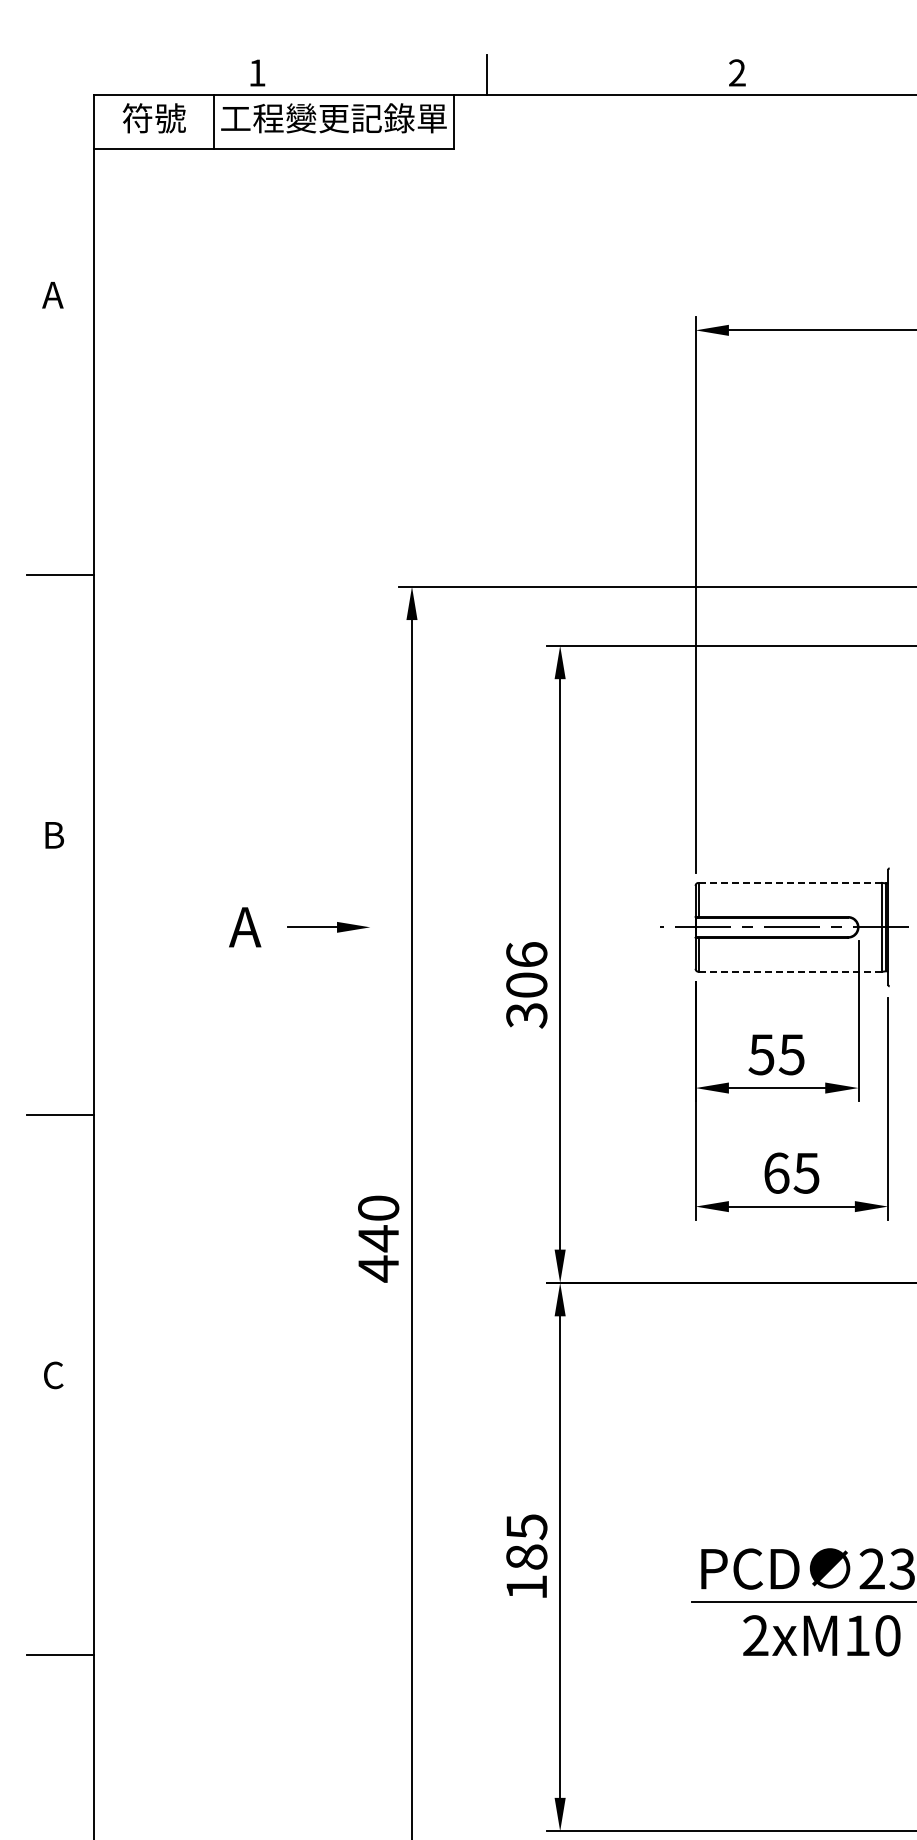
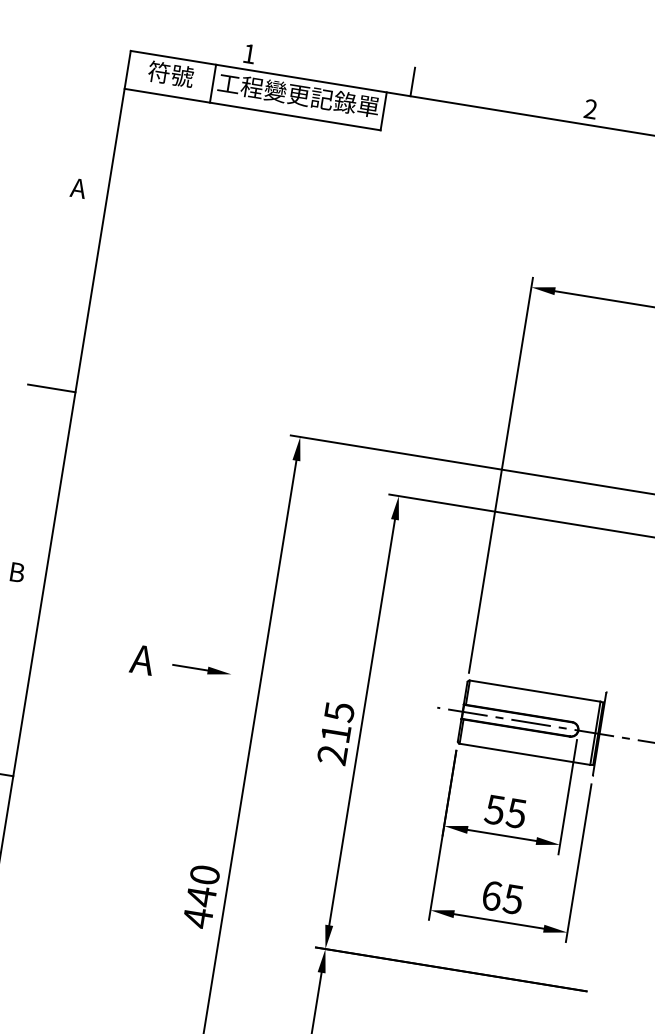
line: (790, 882) -> (535, 690), dashed -> solid
line: (790, 971) -> (525, 754), dashed -> solid
text: (526, 985) -> (335, 733), 306 -> 215

